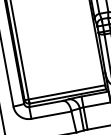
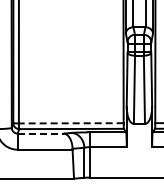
line: (66, 92) -> (70, 123), solid -> dashed
line: (46, 103) -> (41, 133), solid -> dashed

